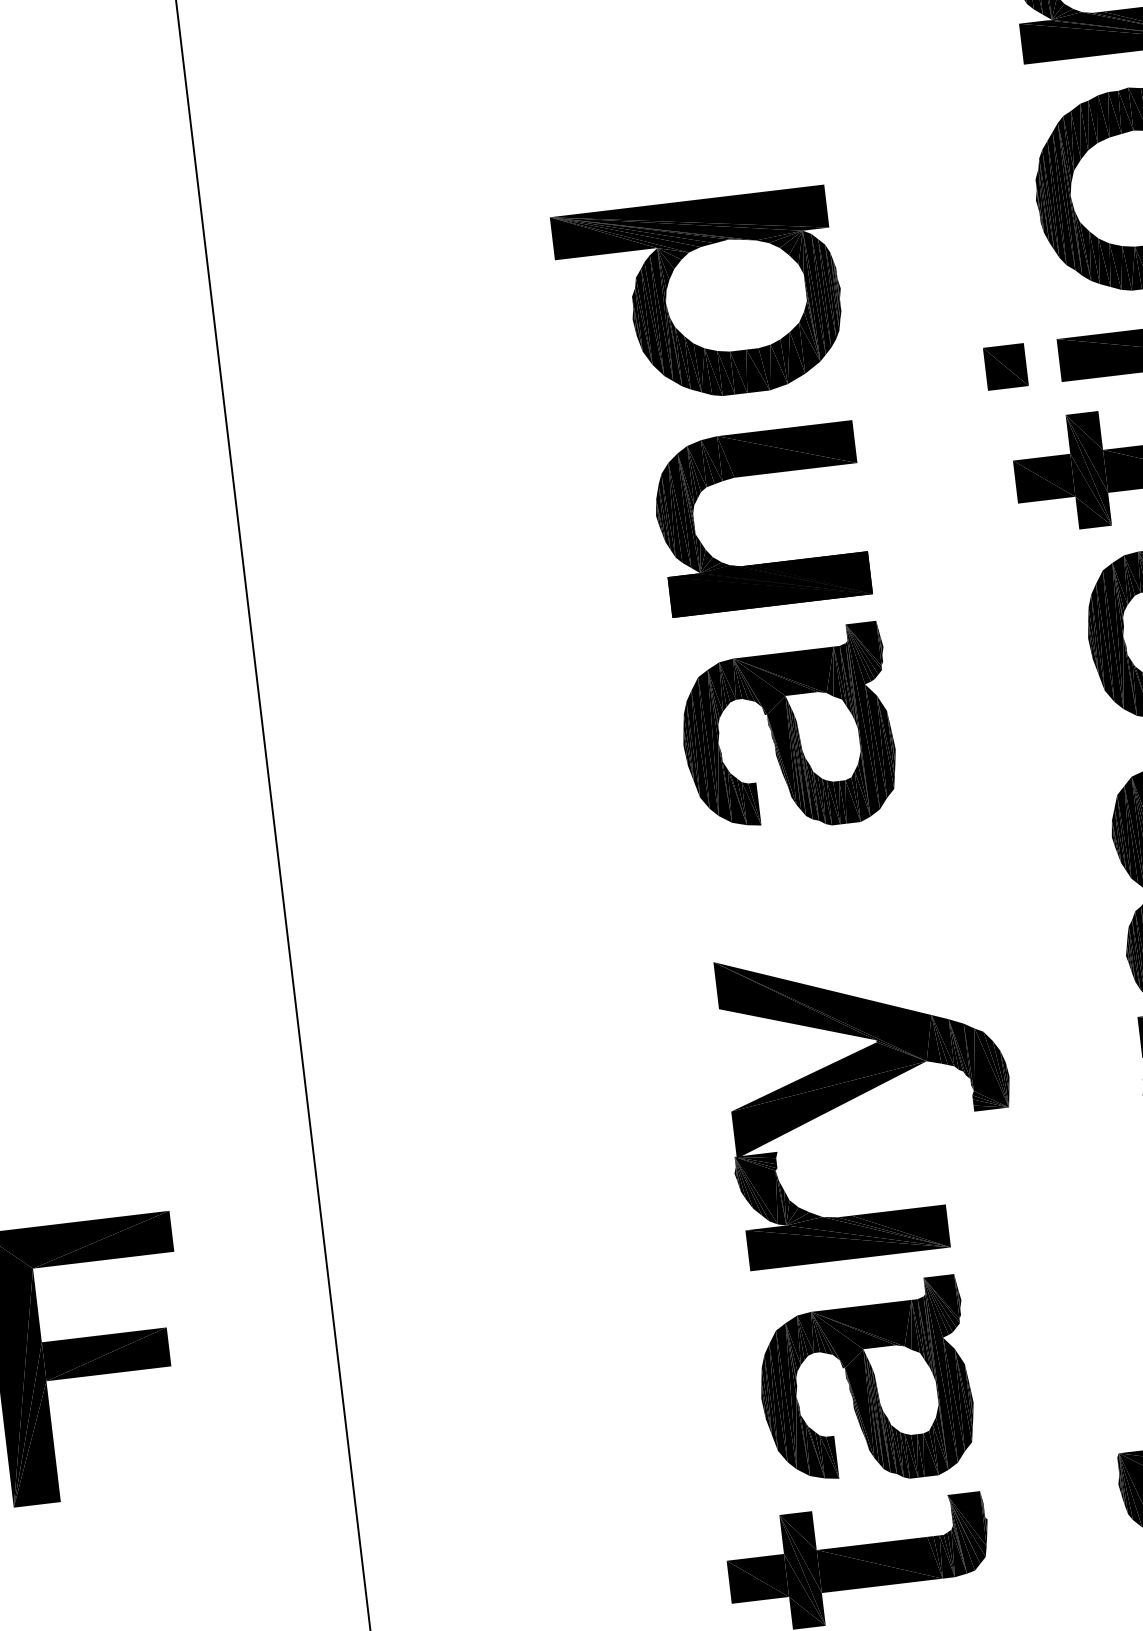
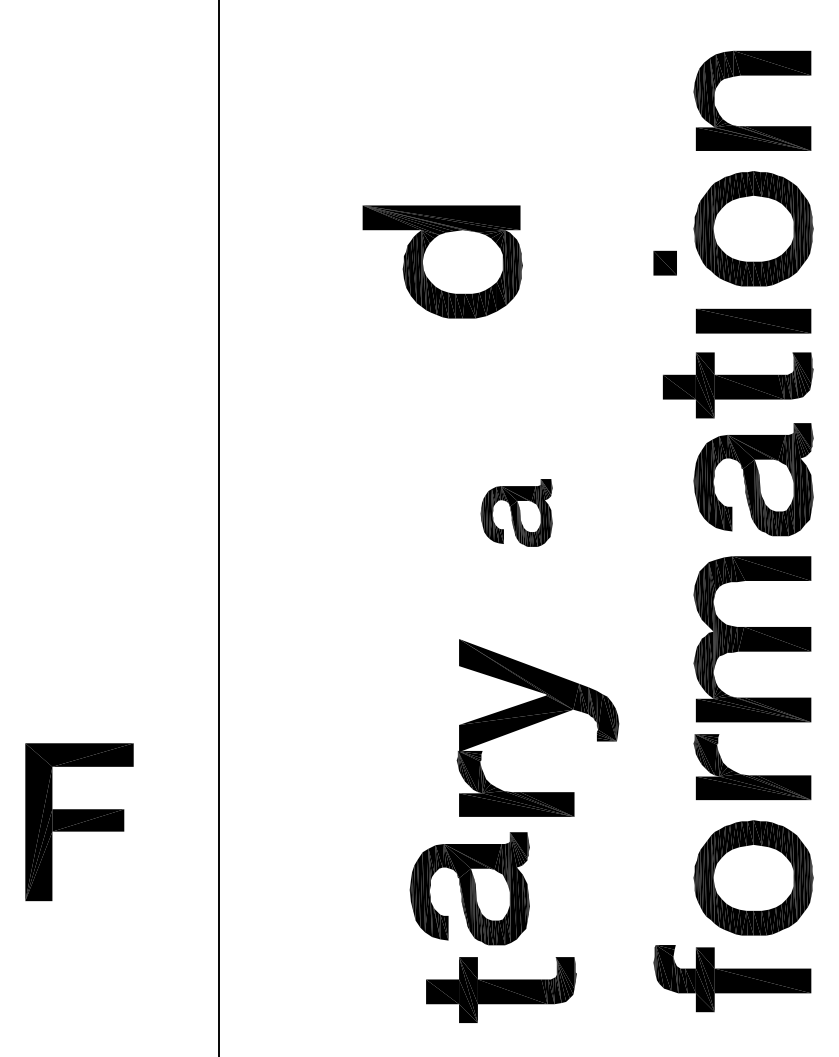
part: (700, 298) -> (442, 261), moved
part: (1004, 365) -> (664, 262), moved
part: (765, 563) -> (515, 416), removed
part: (787, 730) -> (516, 512), size x0.6
part: (864, 1383) -> (469, 888), moved

